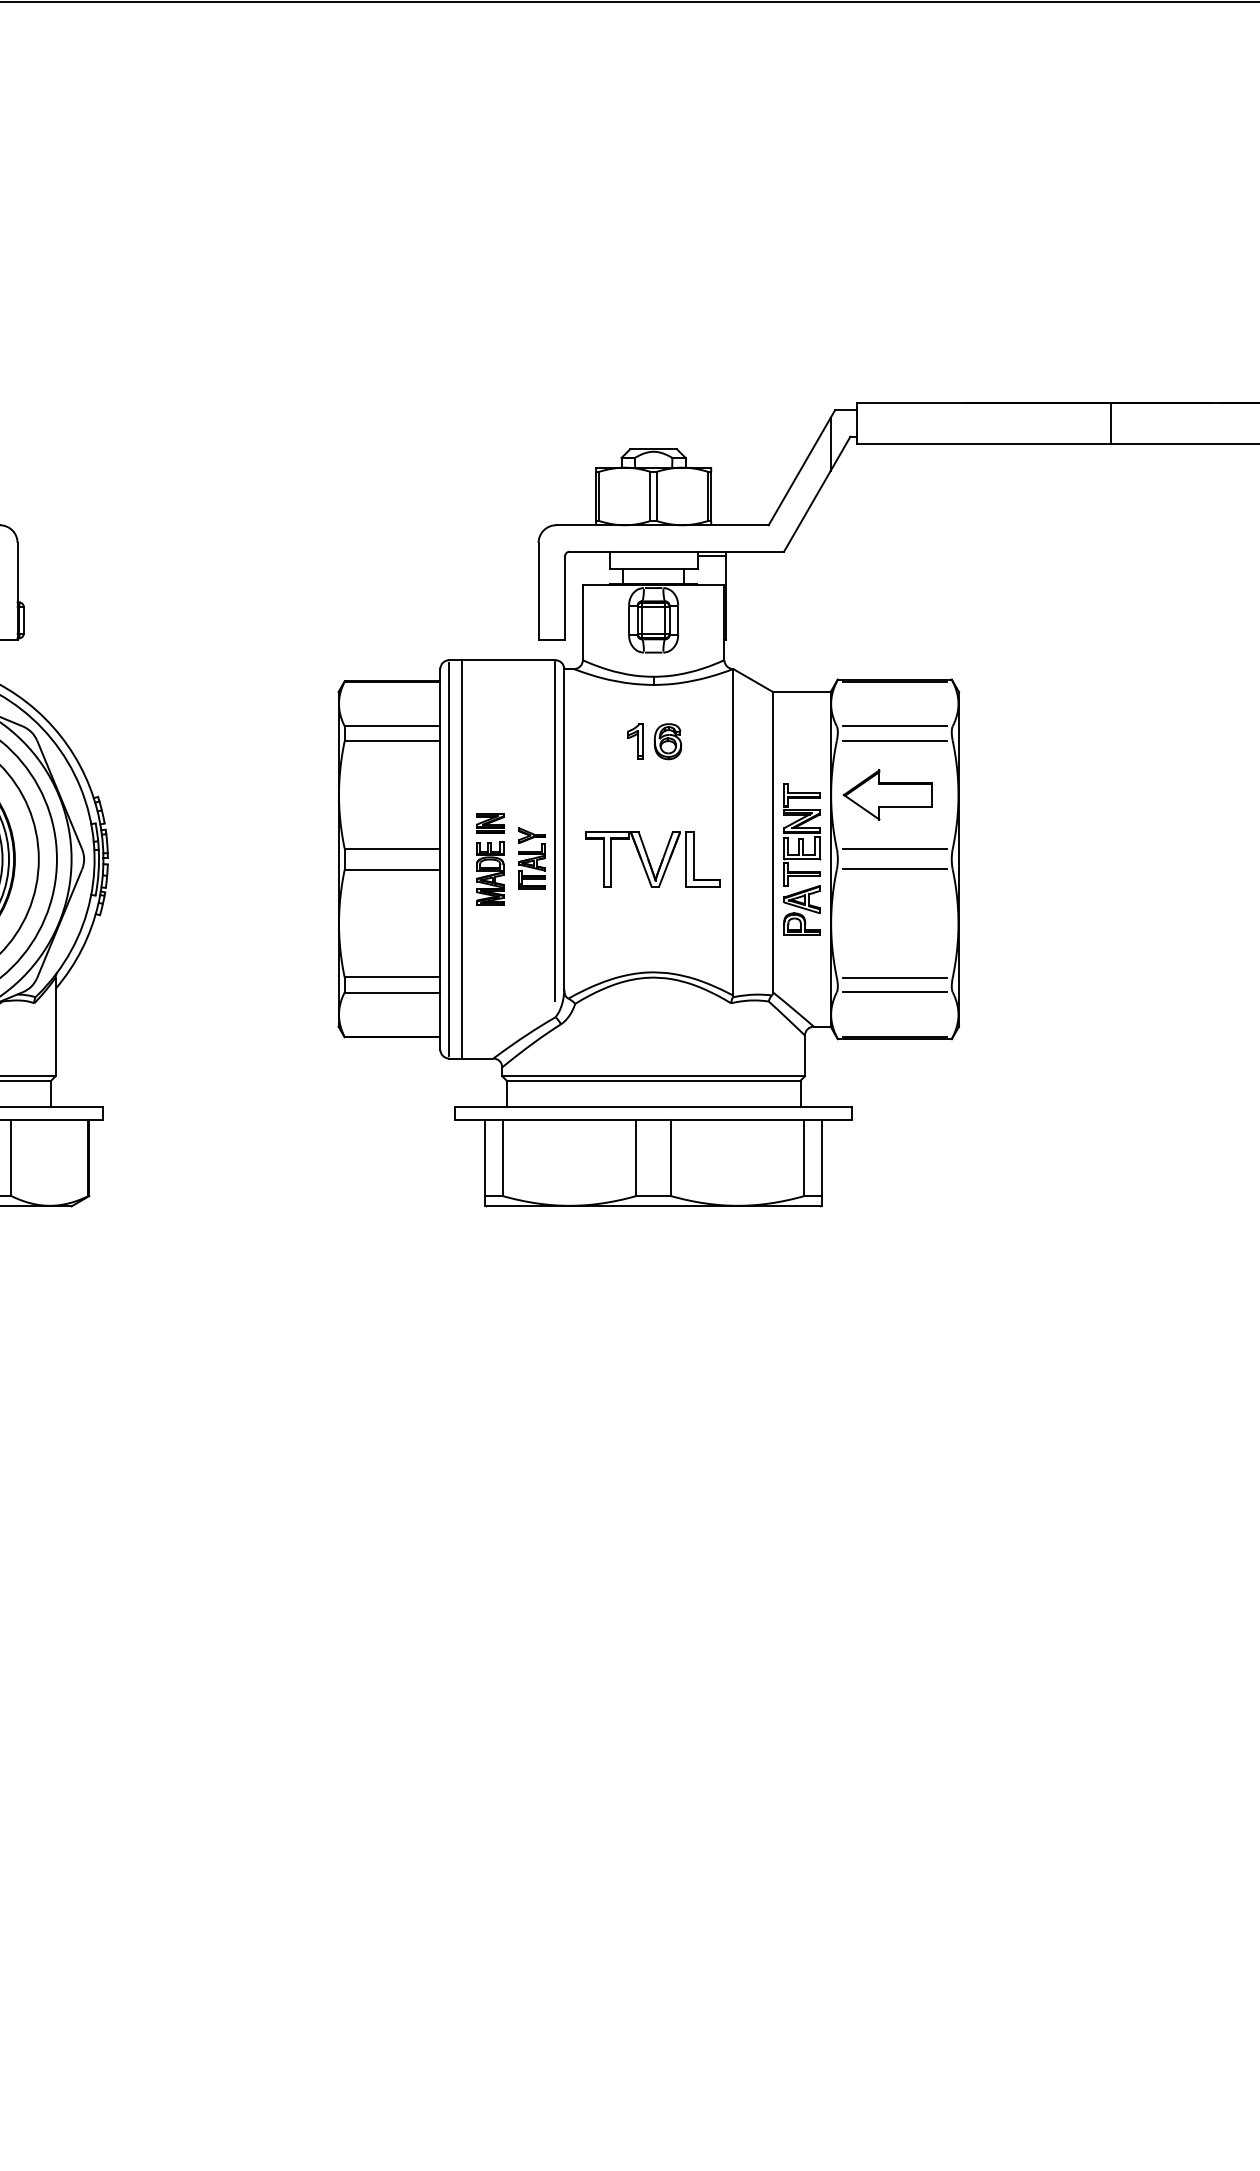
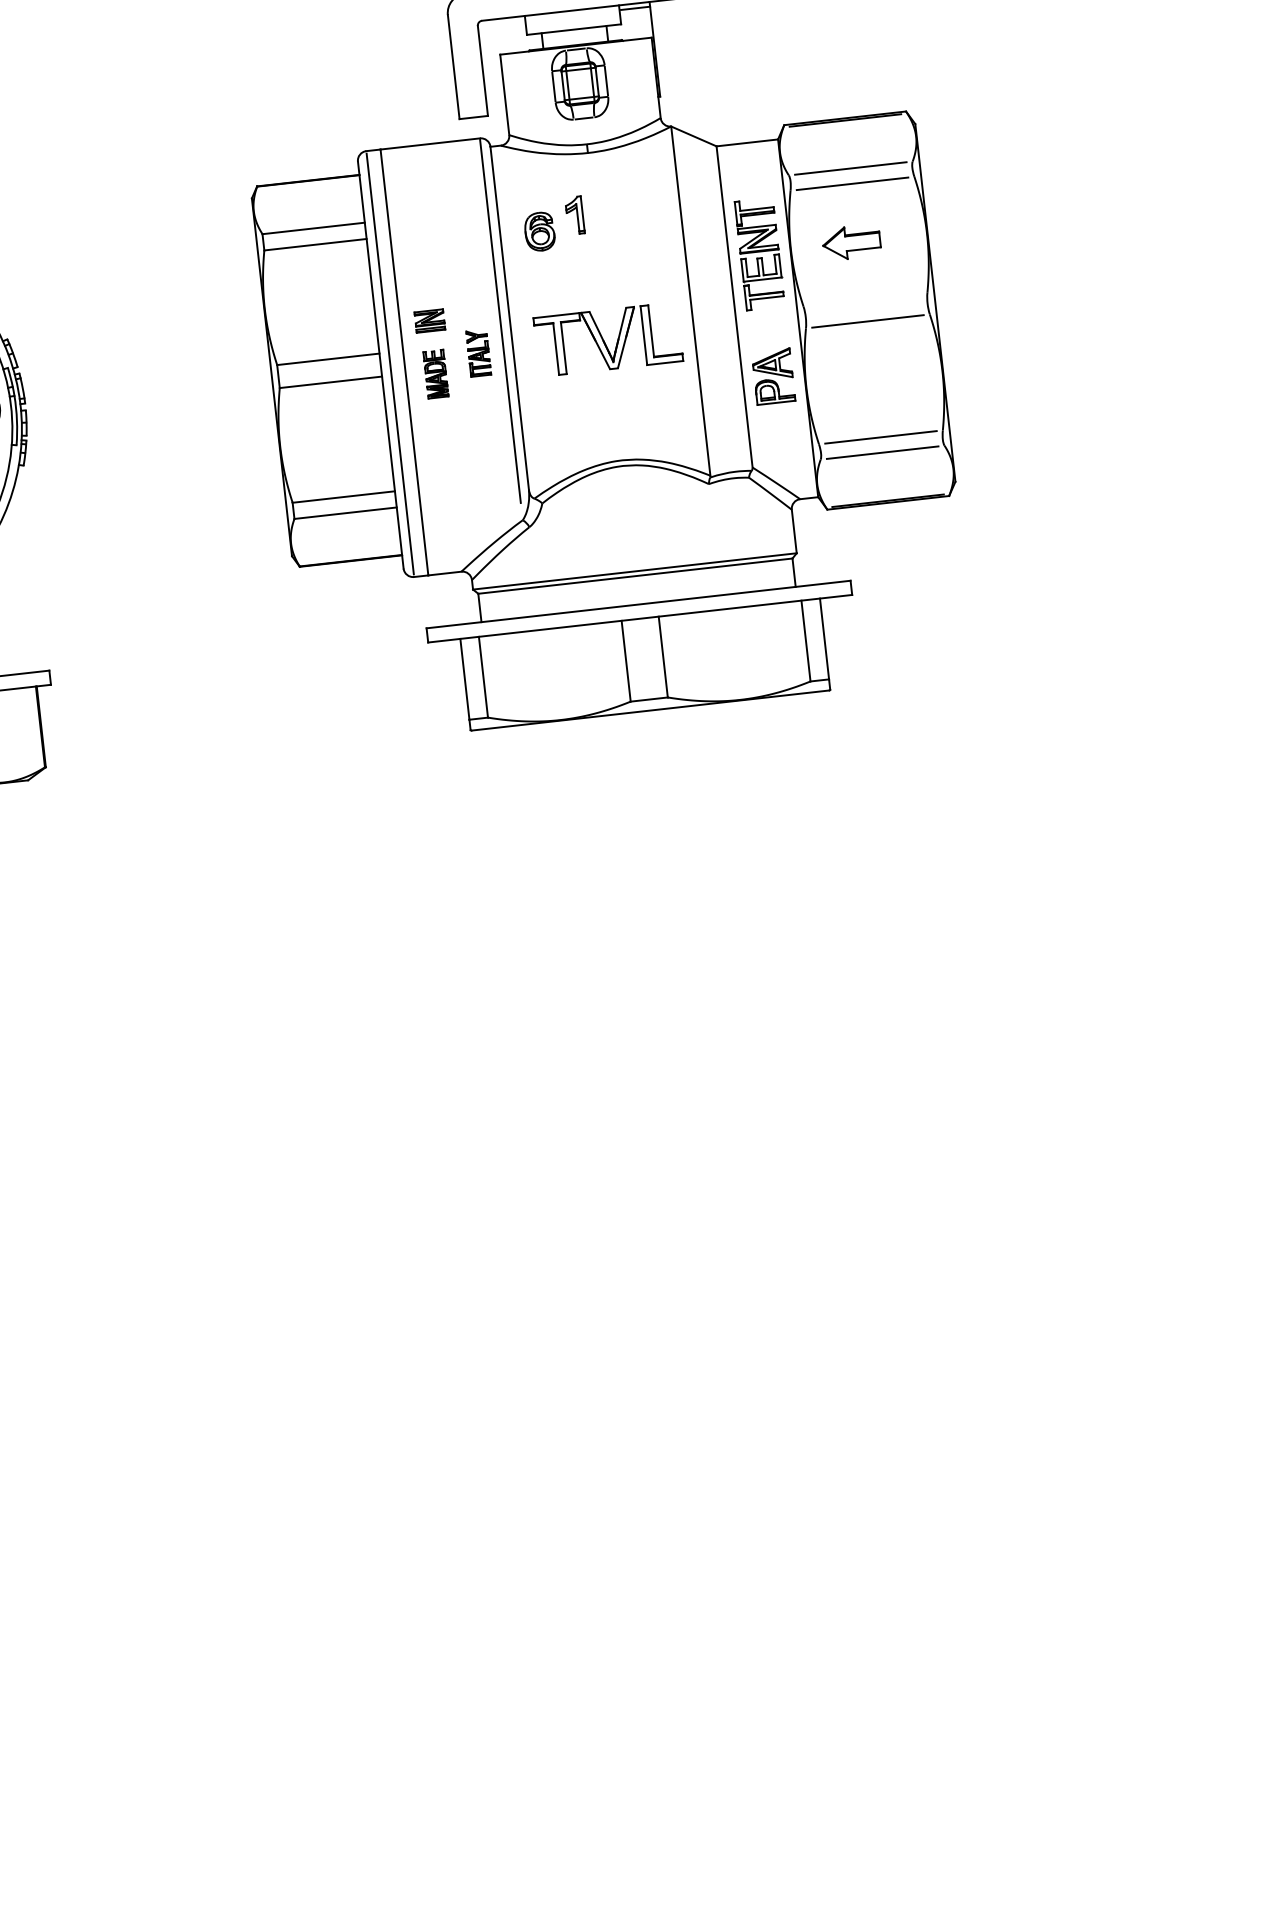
part: (667, 741) -> (539, 231), moved
part: (887, 794) -> (851, 242), size x0.6
part: (802, 834) -> (760, 253), moved
line: (894, 849) -> (865, 300), removed
part: (531, 858) -> (478, 353), size x0.7
part: (490, 873) -> (436, 374), size x0.7

